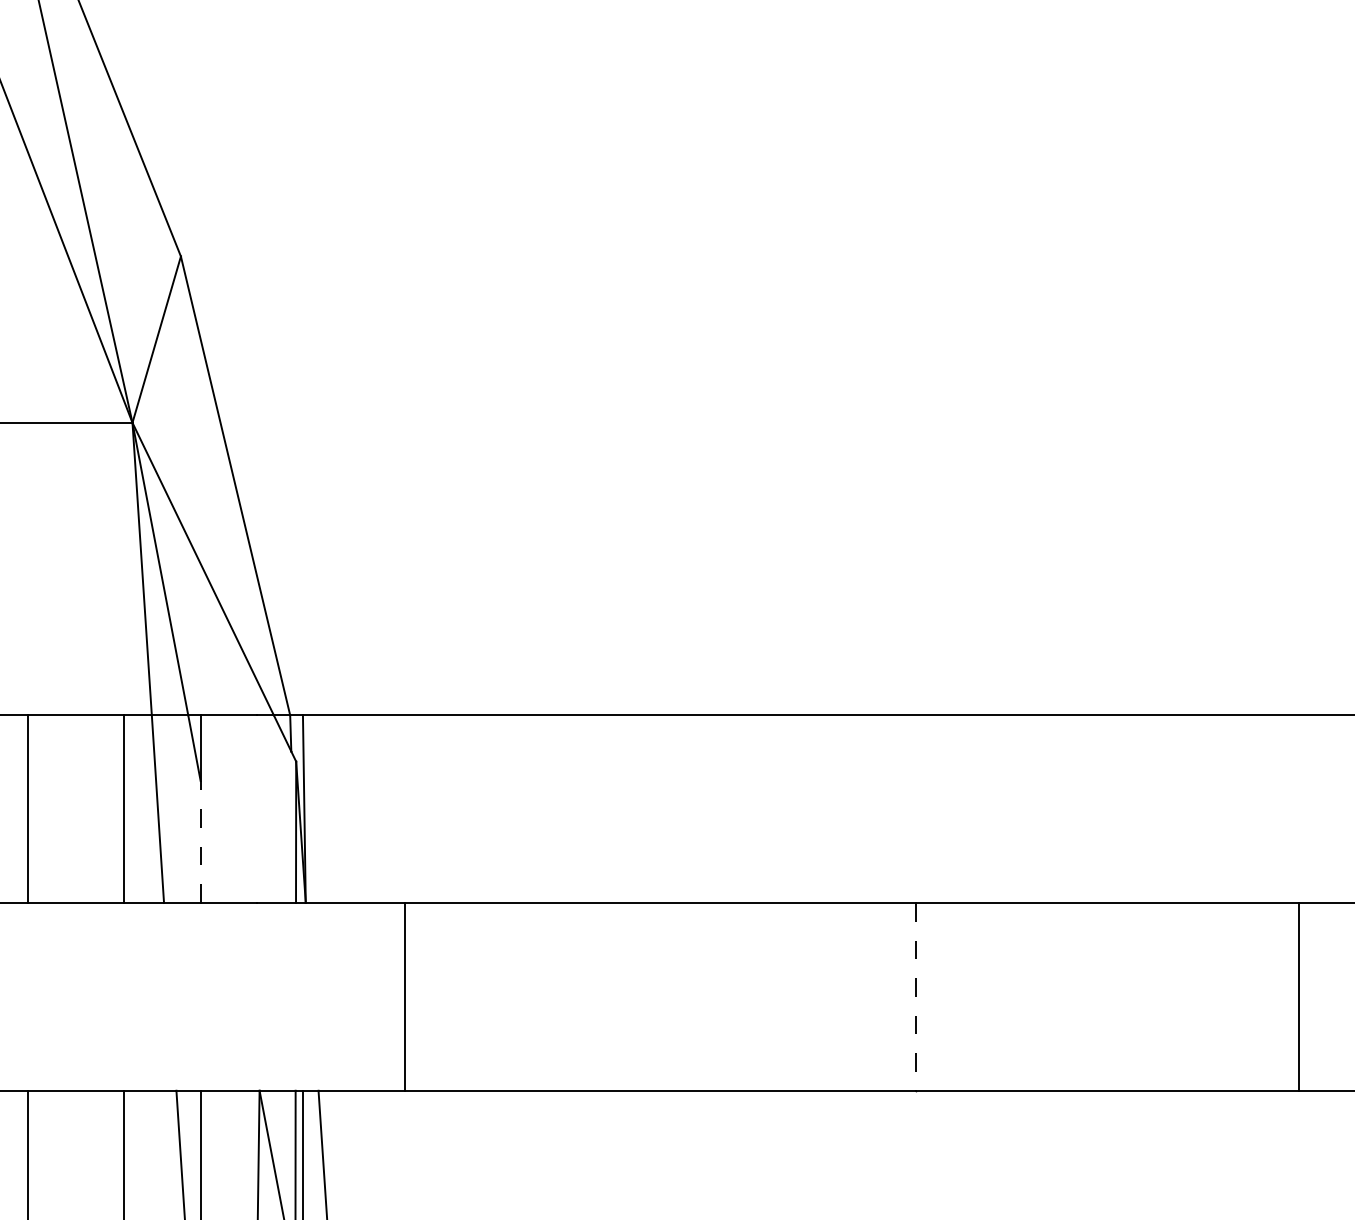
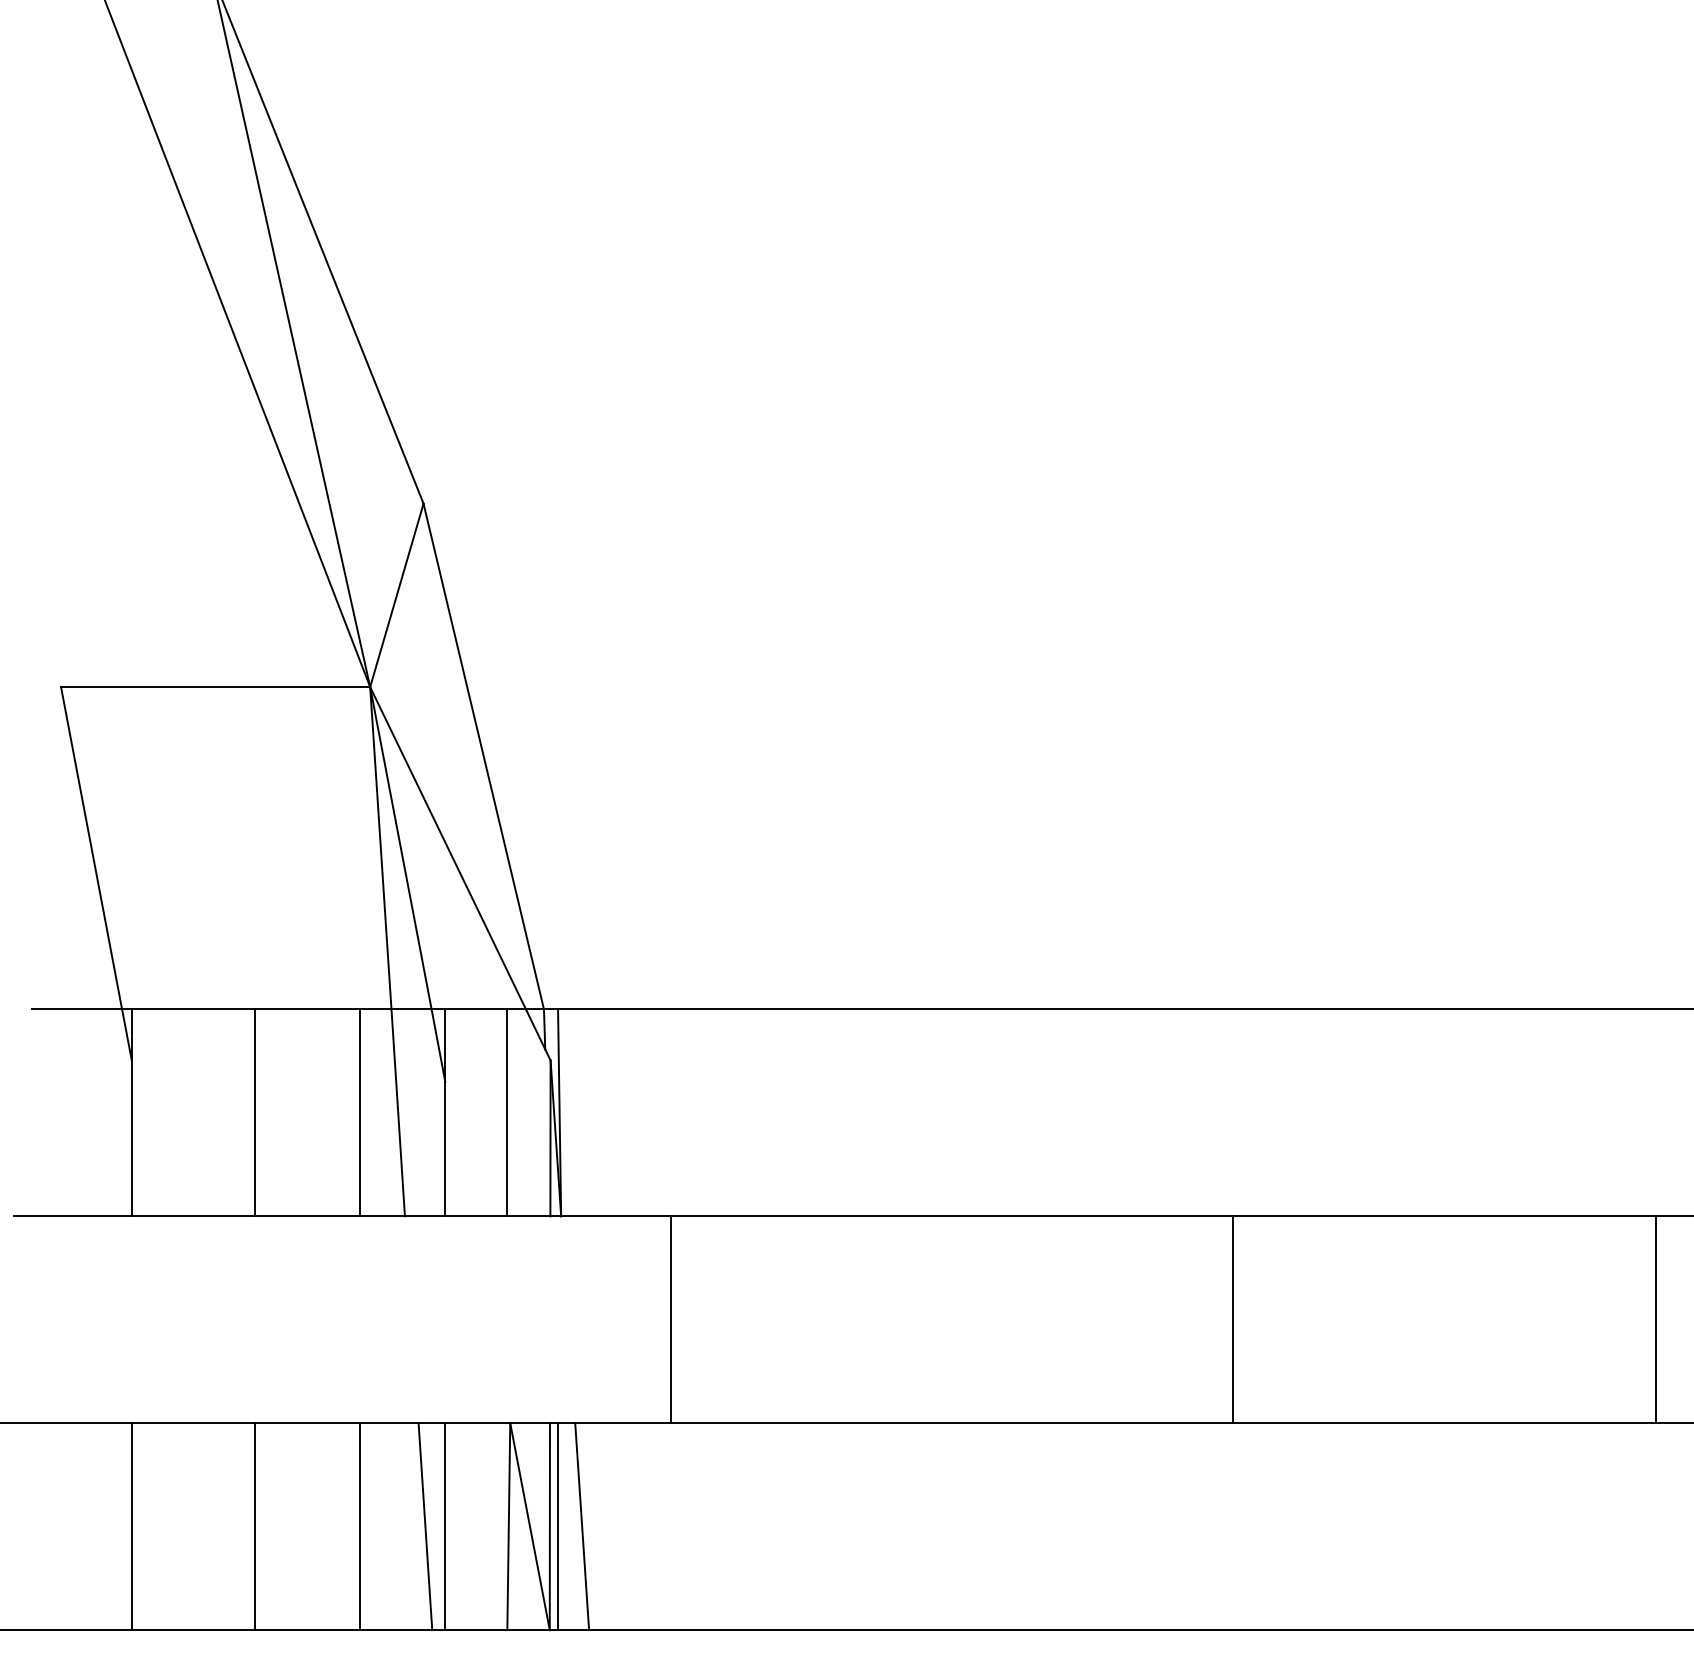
line: (257, 808) -> (507, 1112), added
line: (200, 841) -> (445, 1148), dashed -> solid
line: (915, 997) -> (1233, 1320), dashed -> solid

